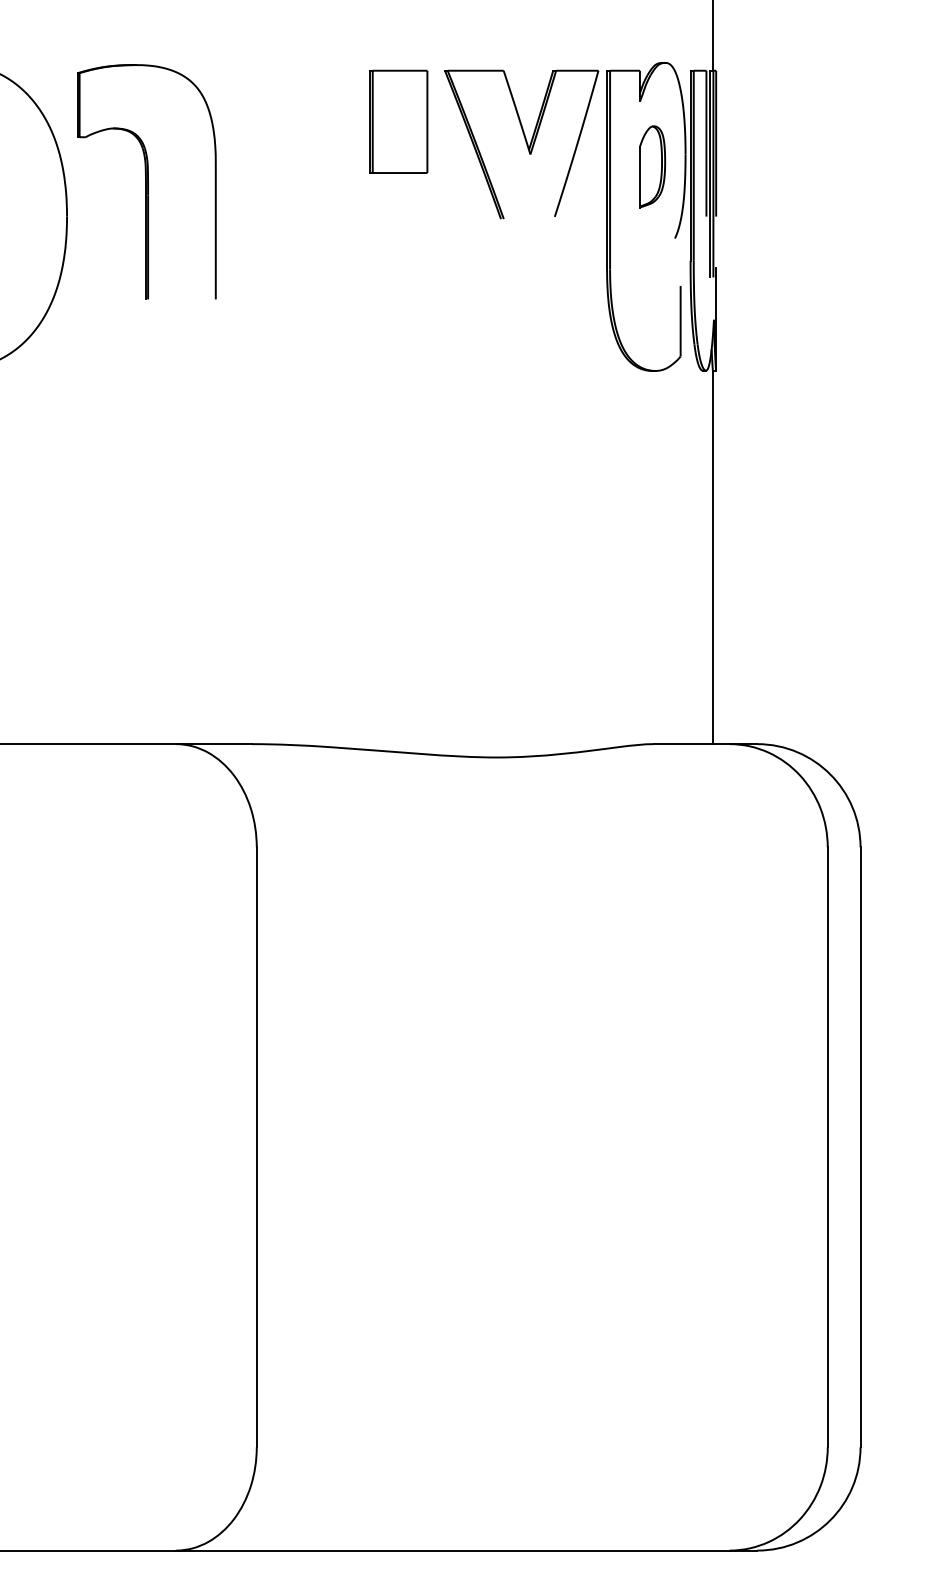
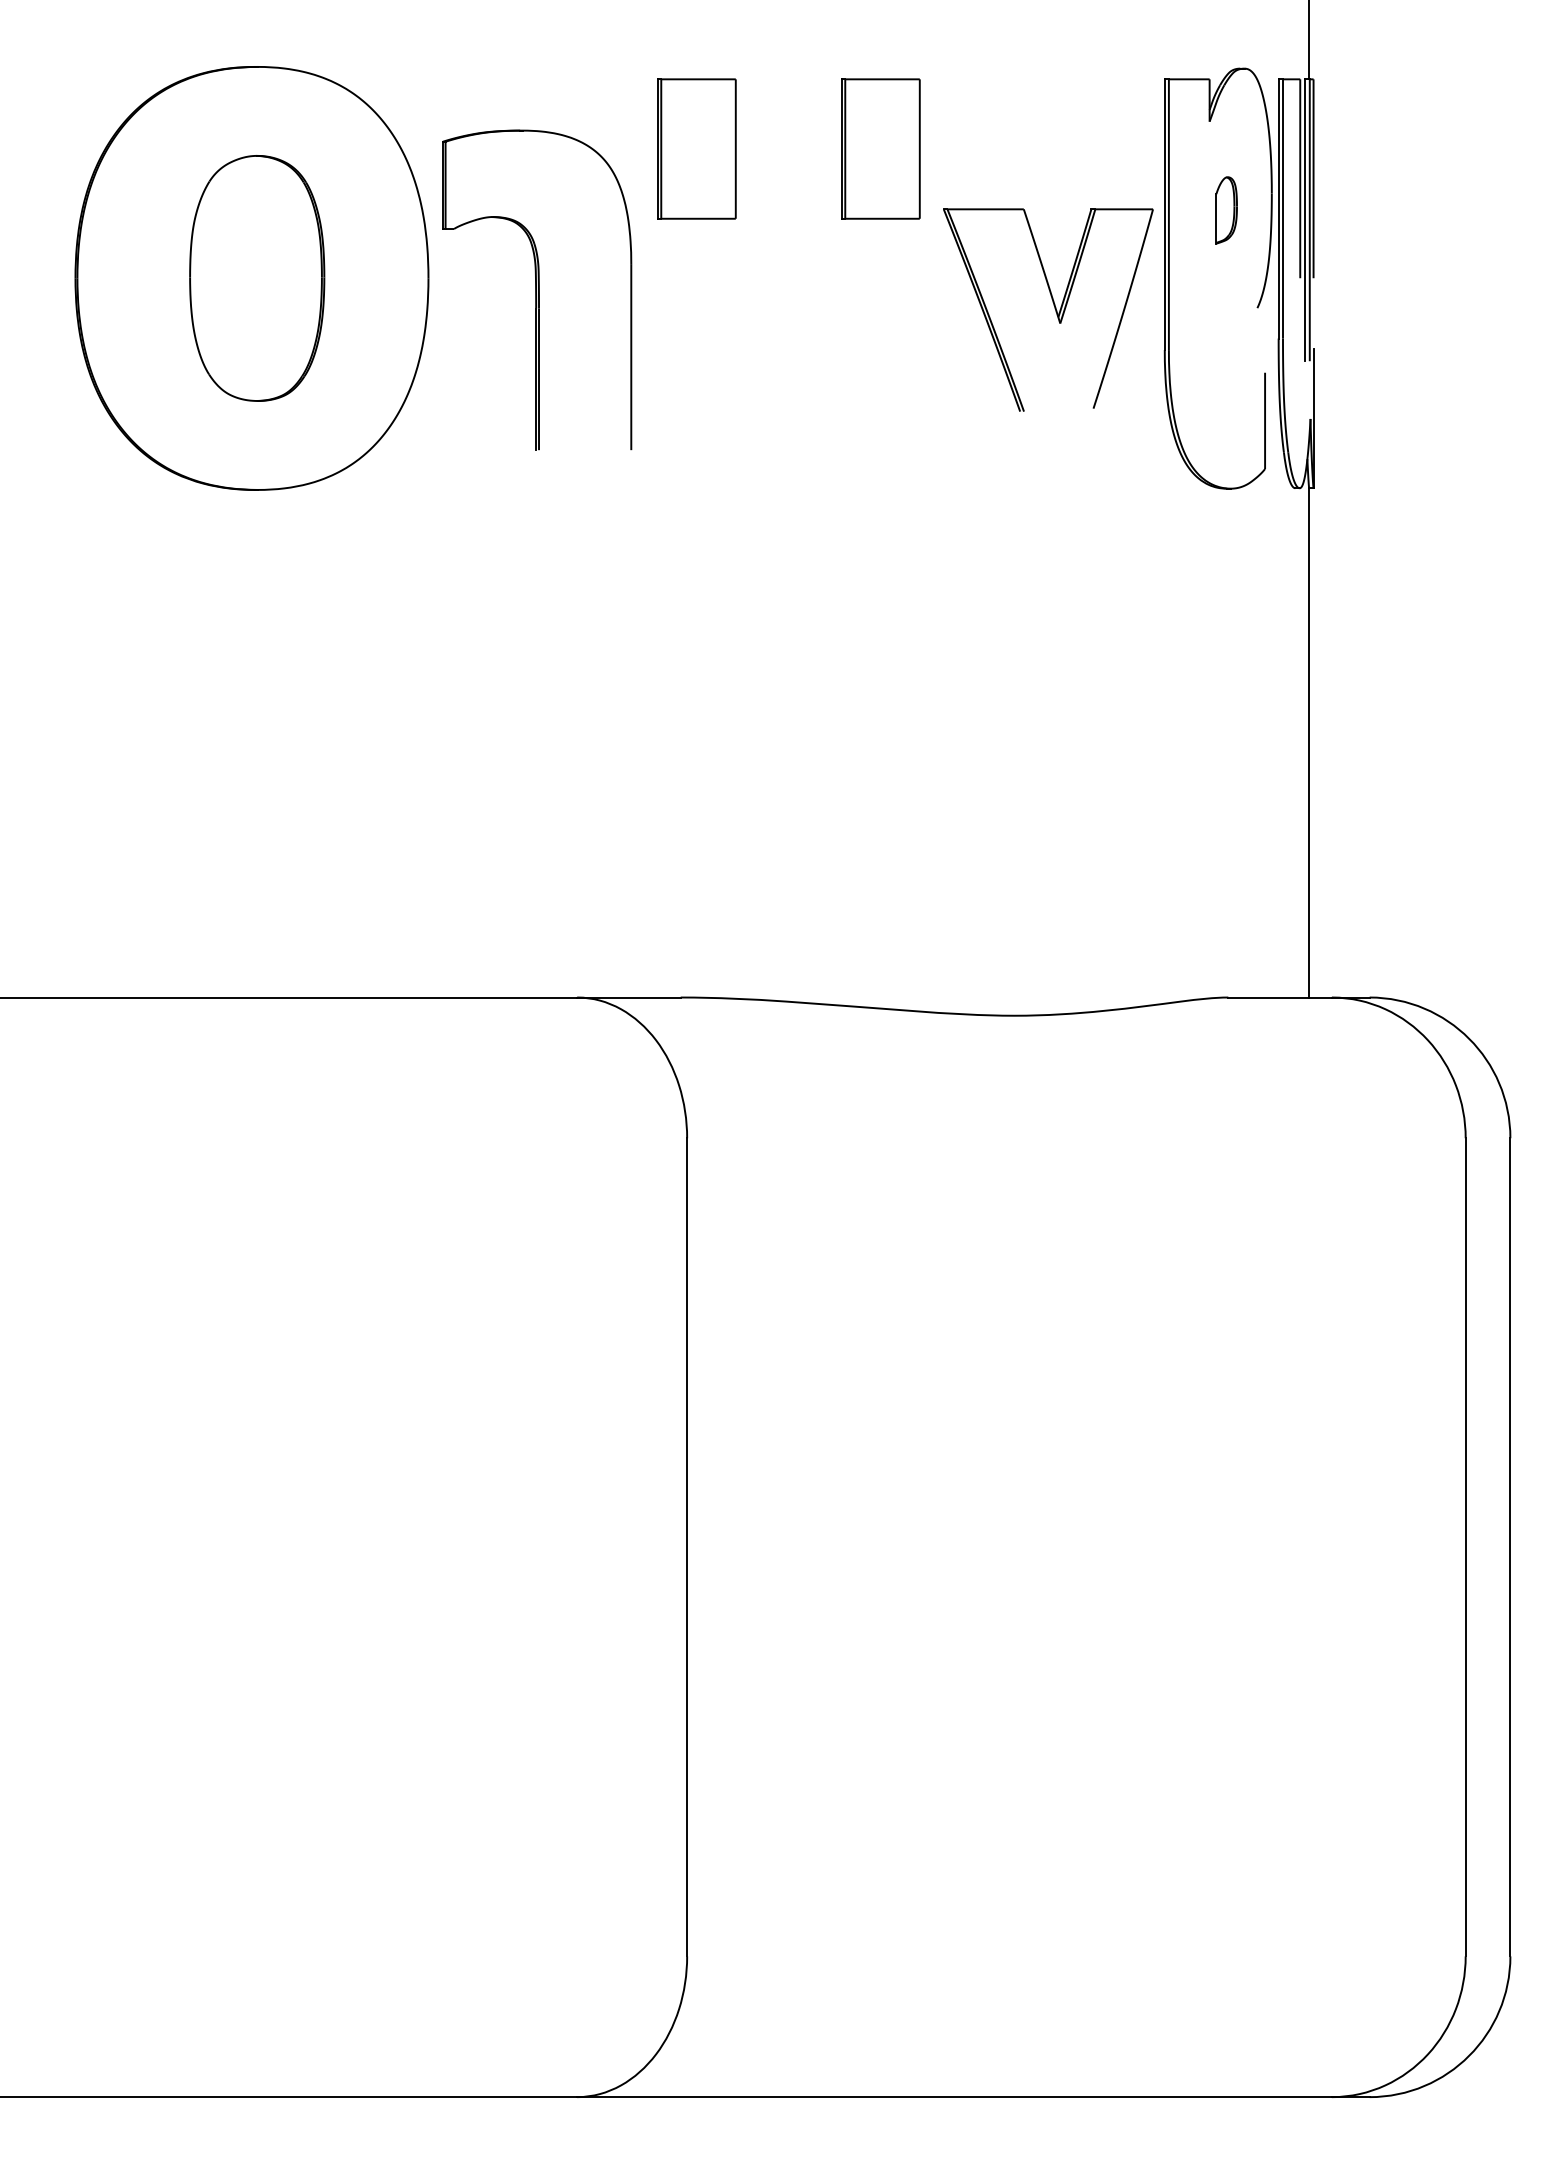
part: (263, 121) -> (696, 148), added
part: (526, 143) -> (1054, 308), moved
part: (652, 166) -> (1226, 210), size x0.6
part: (147, 181) -> (537, 289), moved

